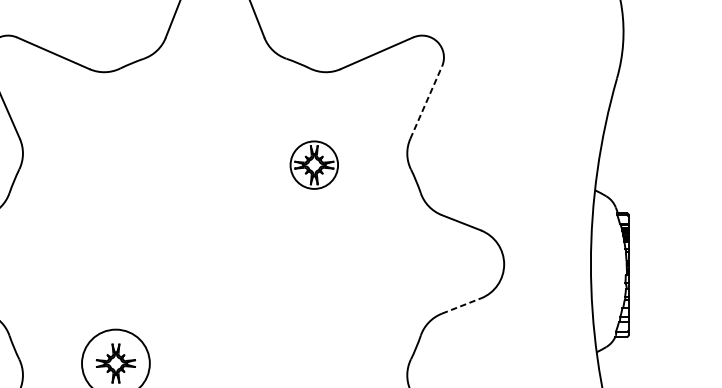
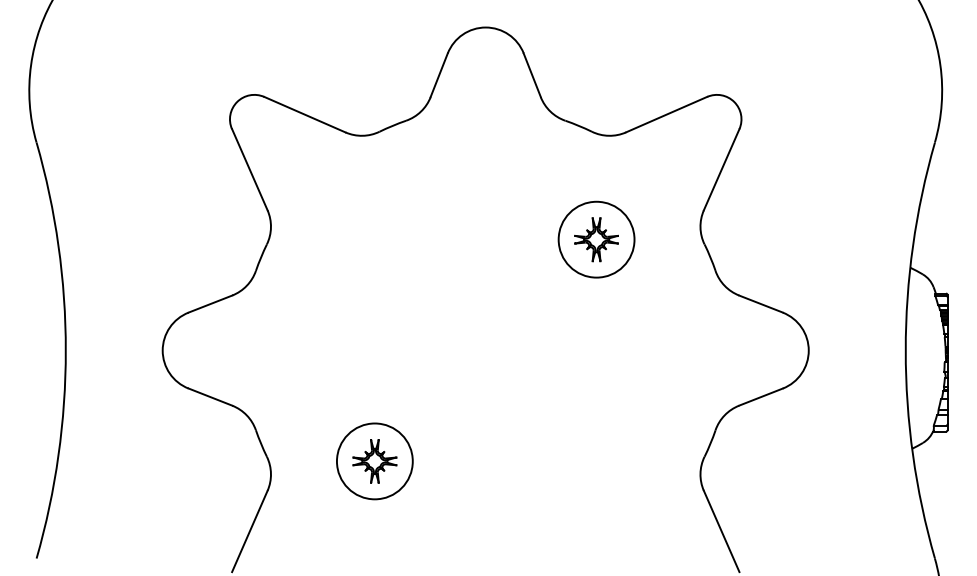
line: (426, 102) -> (721, 169), dashed -> solid
circle: (314, 165) -> (596, 239), size x1.43
line: (461, 305) -> (761, 396), dashed -> solid

